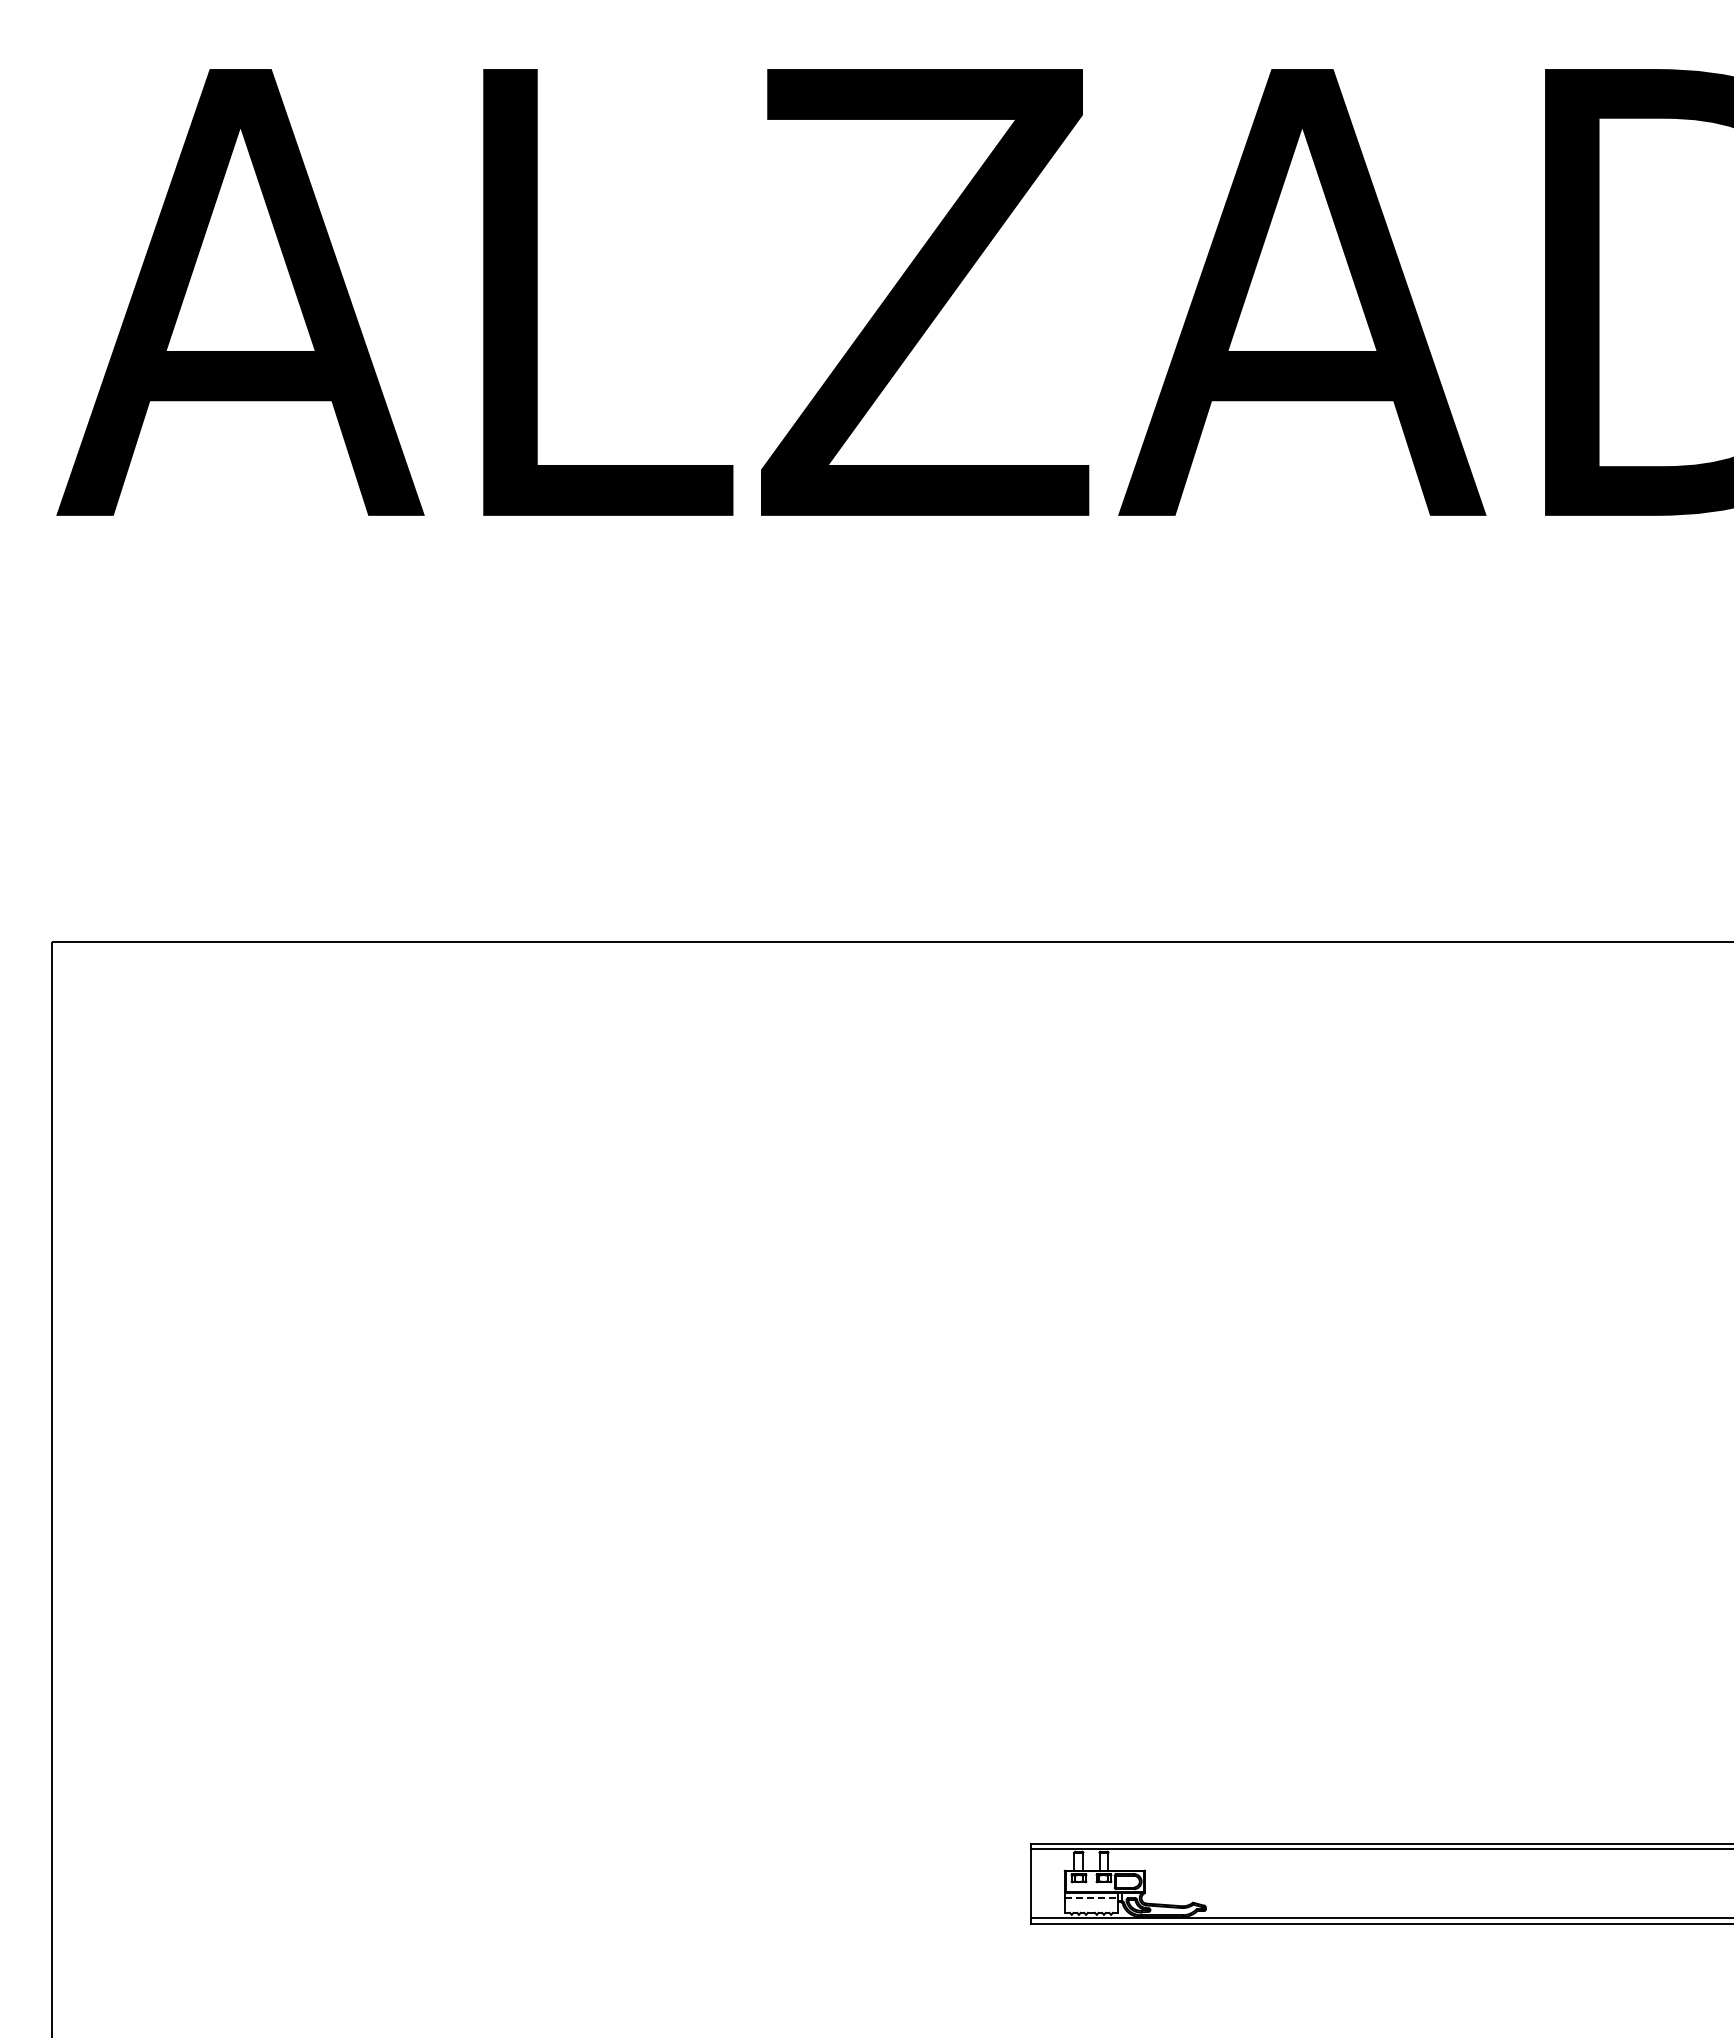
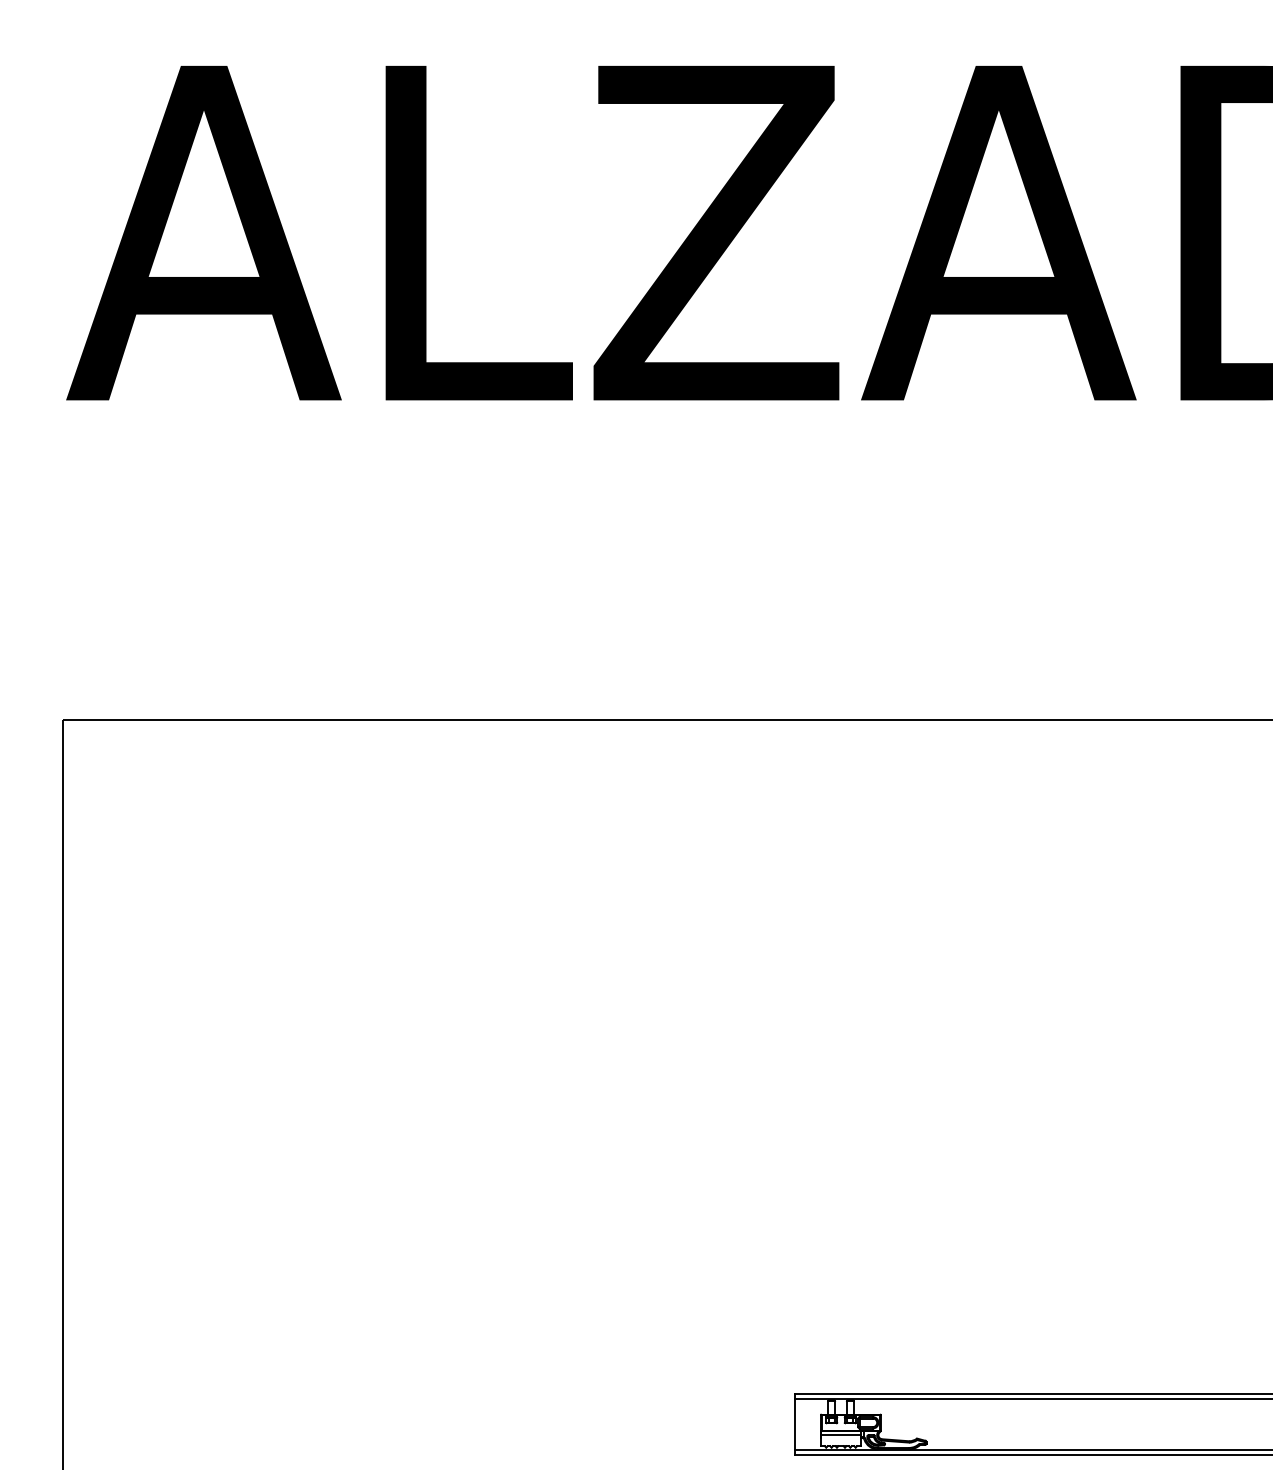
line: (1092, 1898) -> (841, 1435), dashed -> solid

